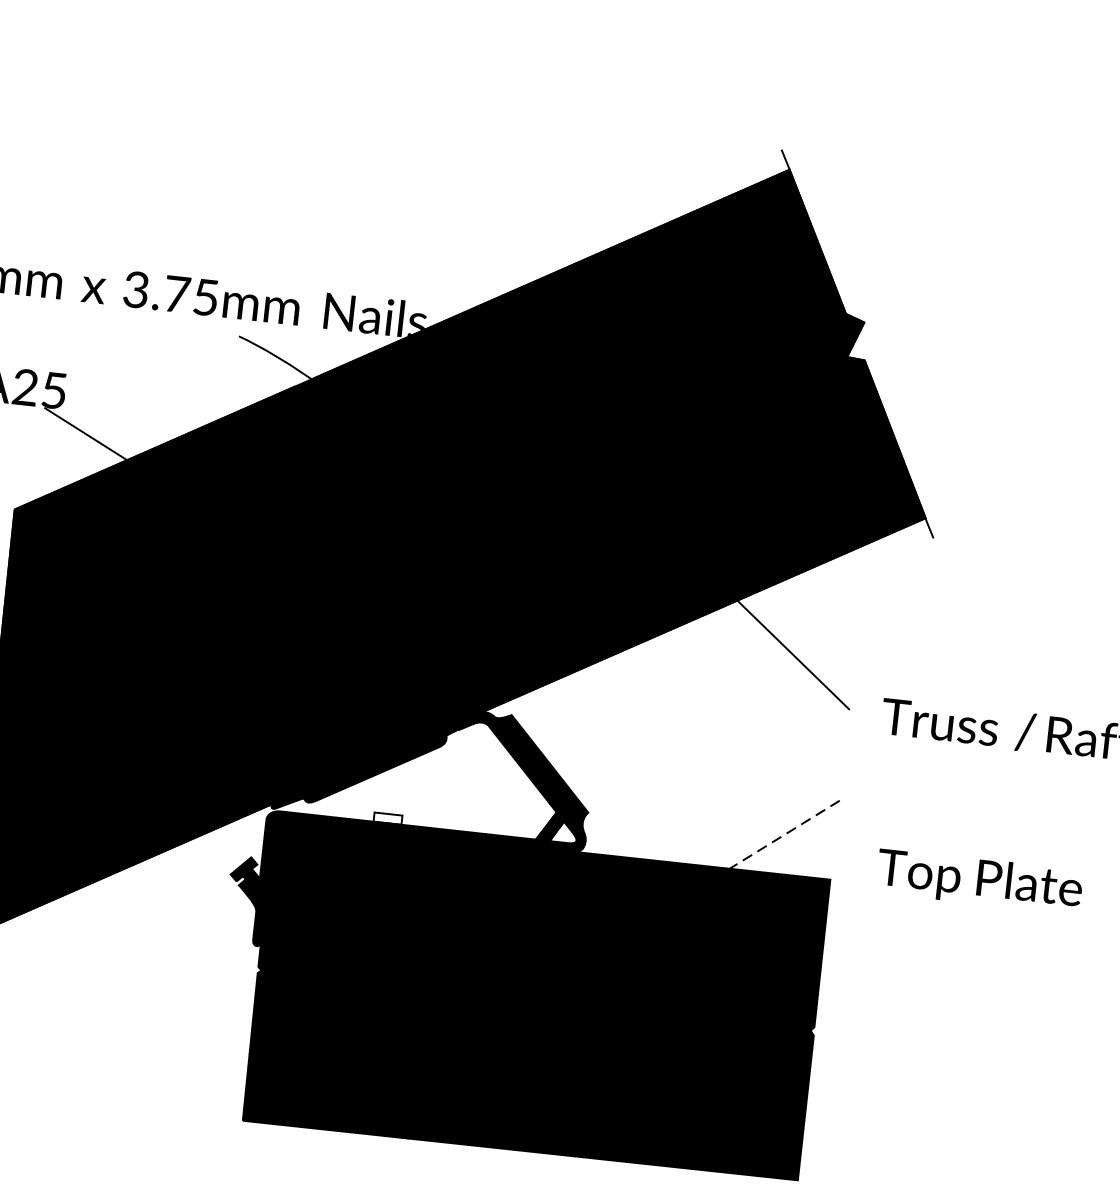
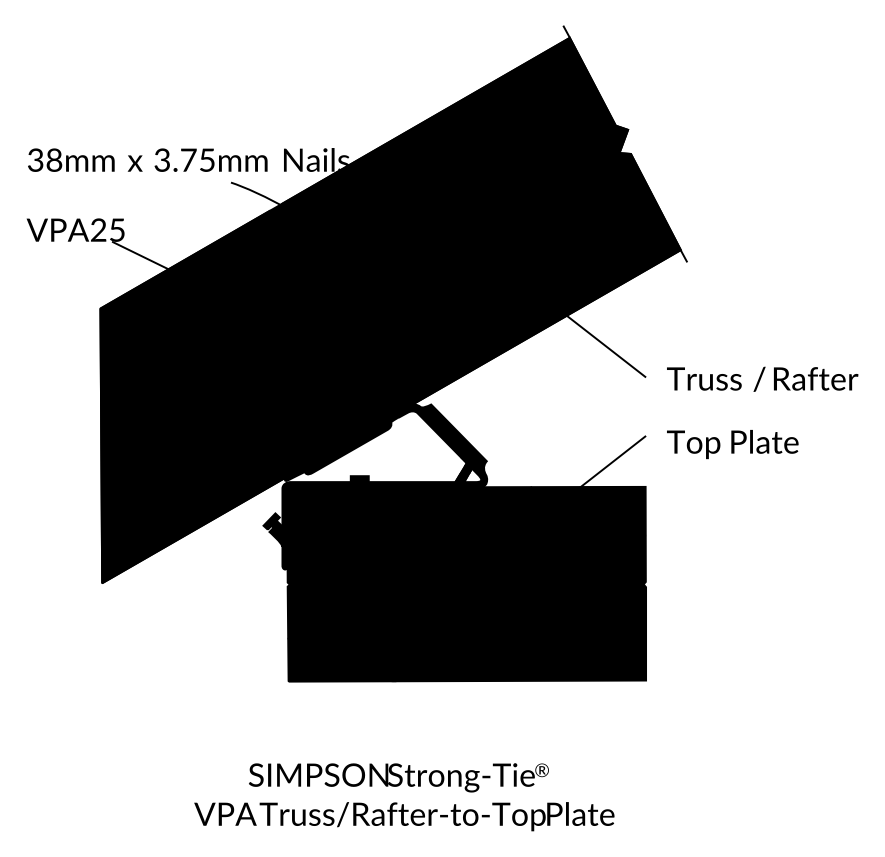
fill: (387, 819) -> (359, 479), added
line: (784, 834) -> (613, 461), dashed -> solid
text: (979, 881) -> (732, 444), moved

